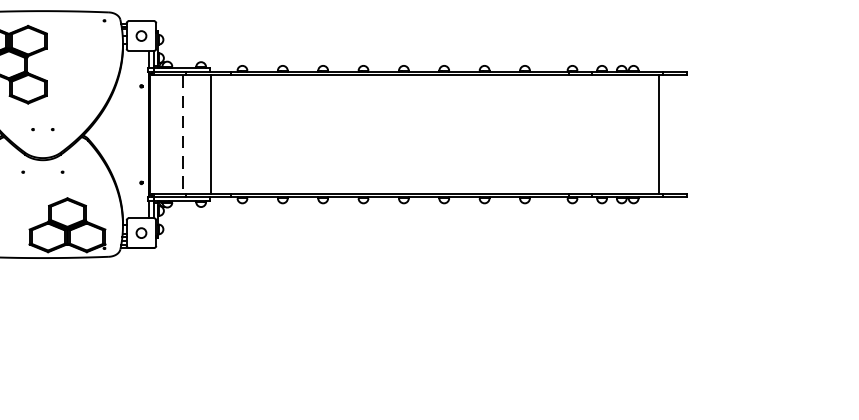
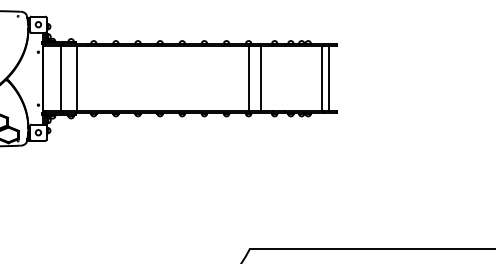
line: (526, 134) -> (249, 78), added
line: (548, 134) -> (261, 78), added
line: (672, 134) -> (329, 78), added
line: (183, 136) -> (61, 79), dashed -> solid

